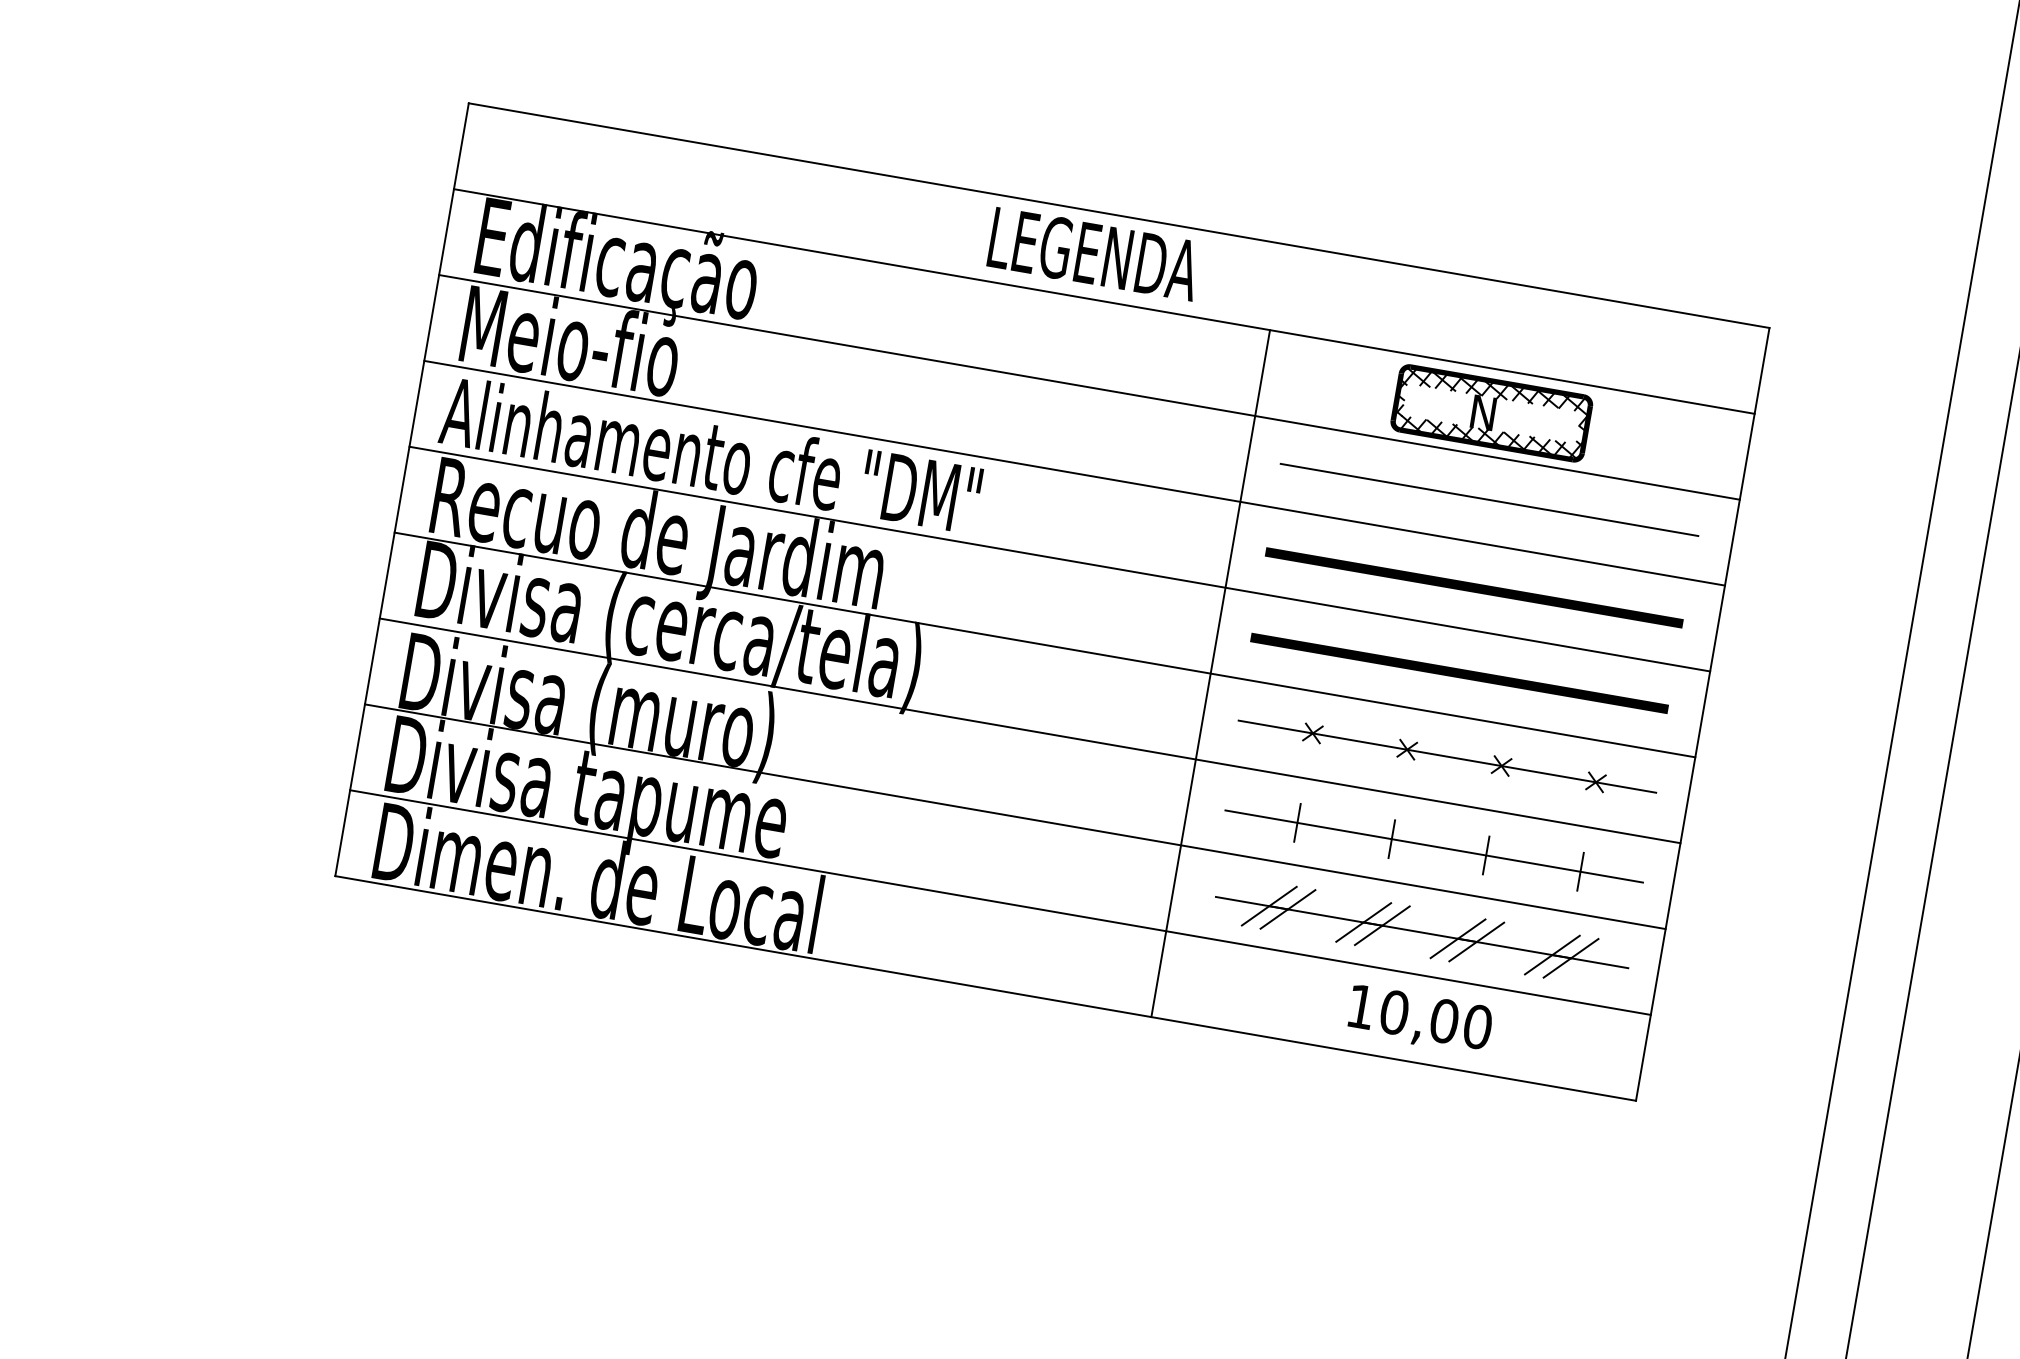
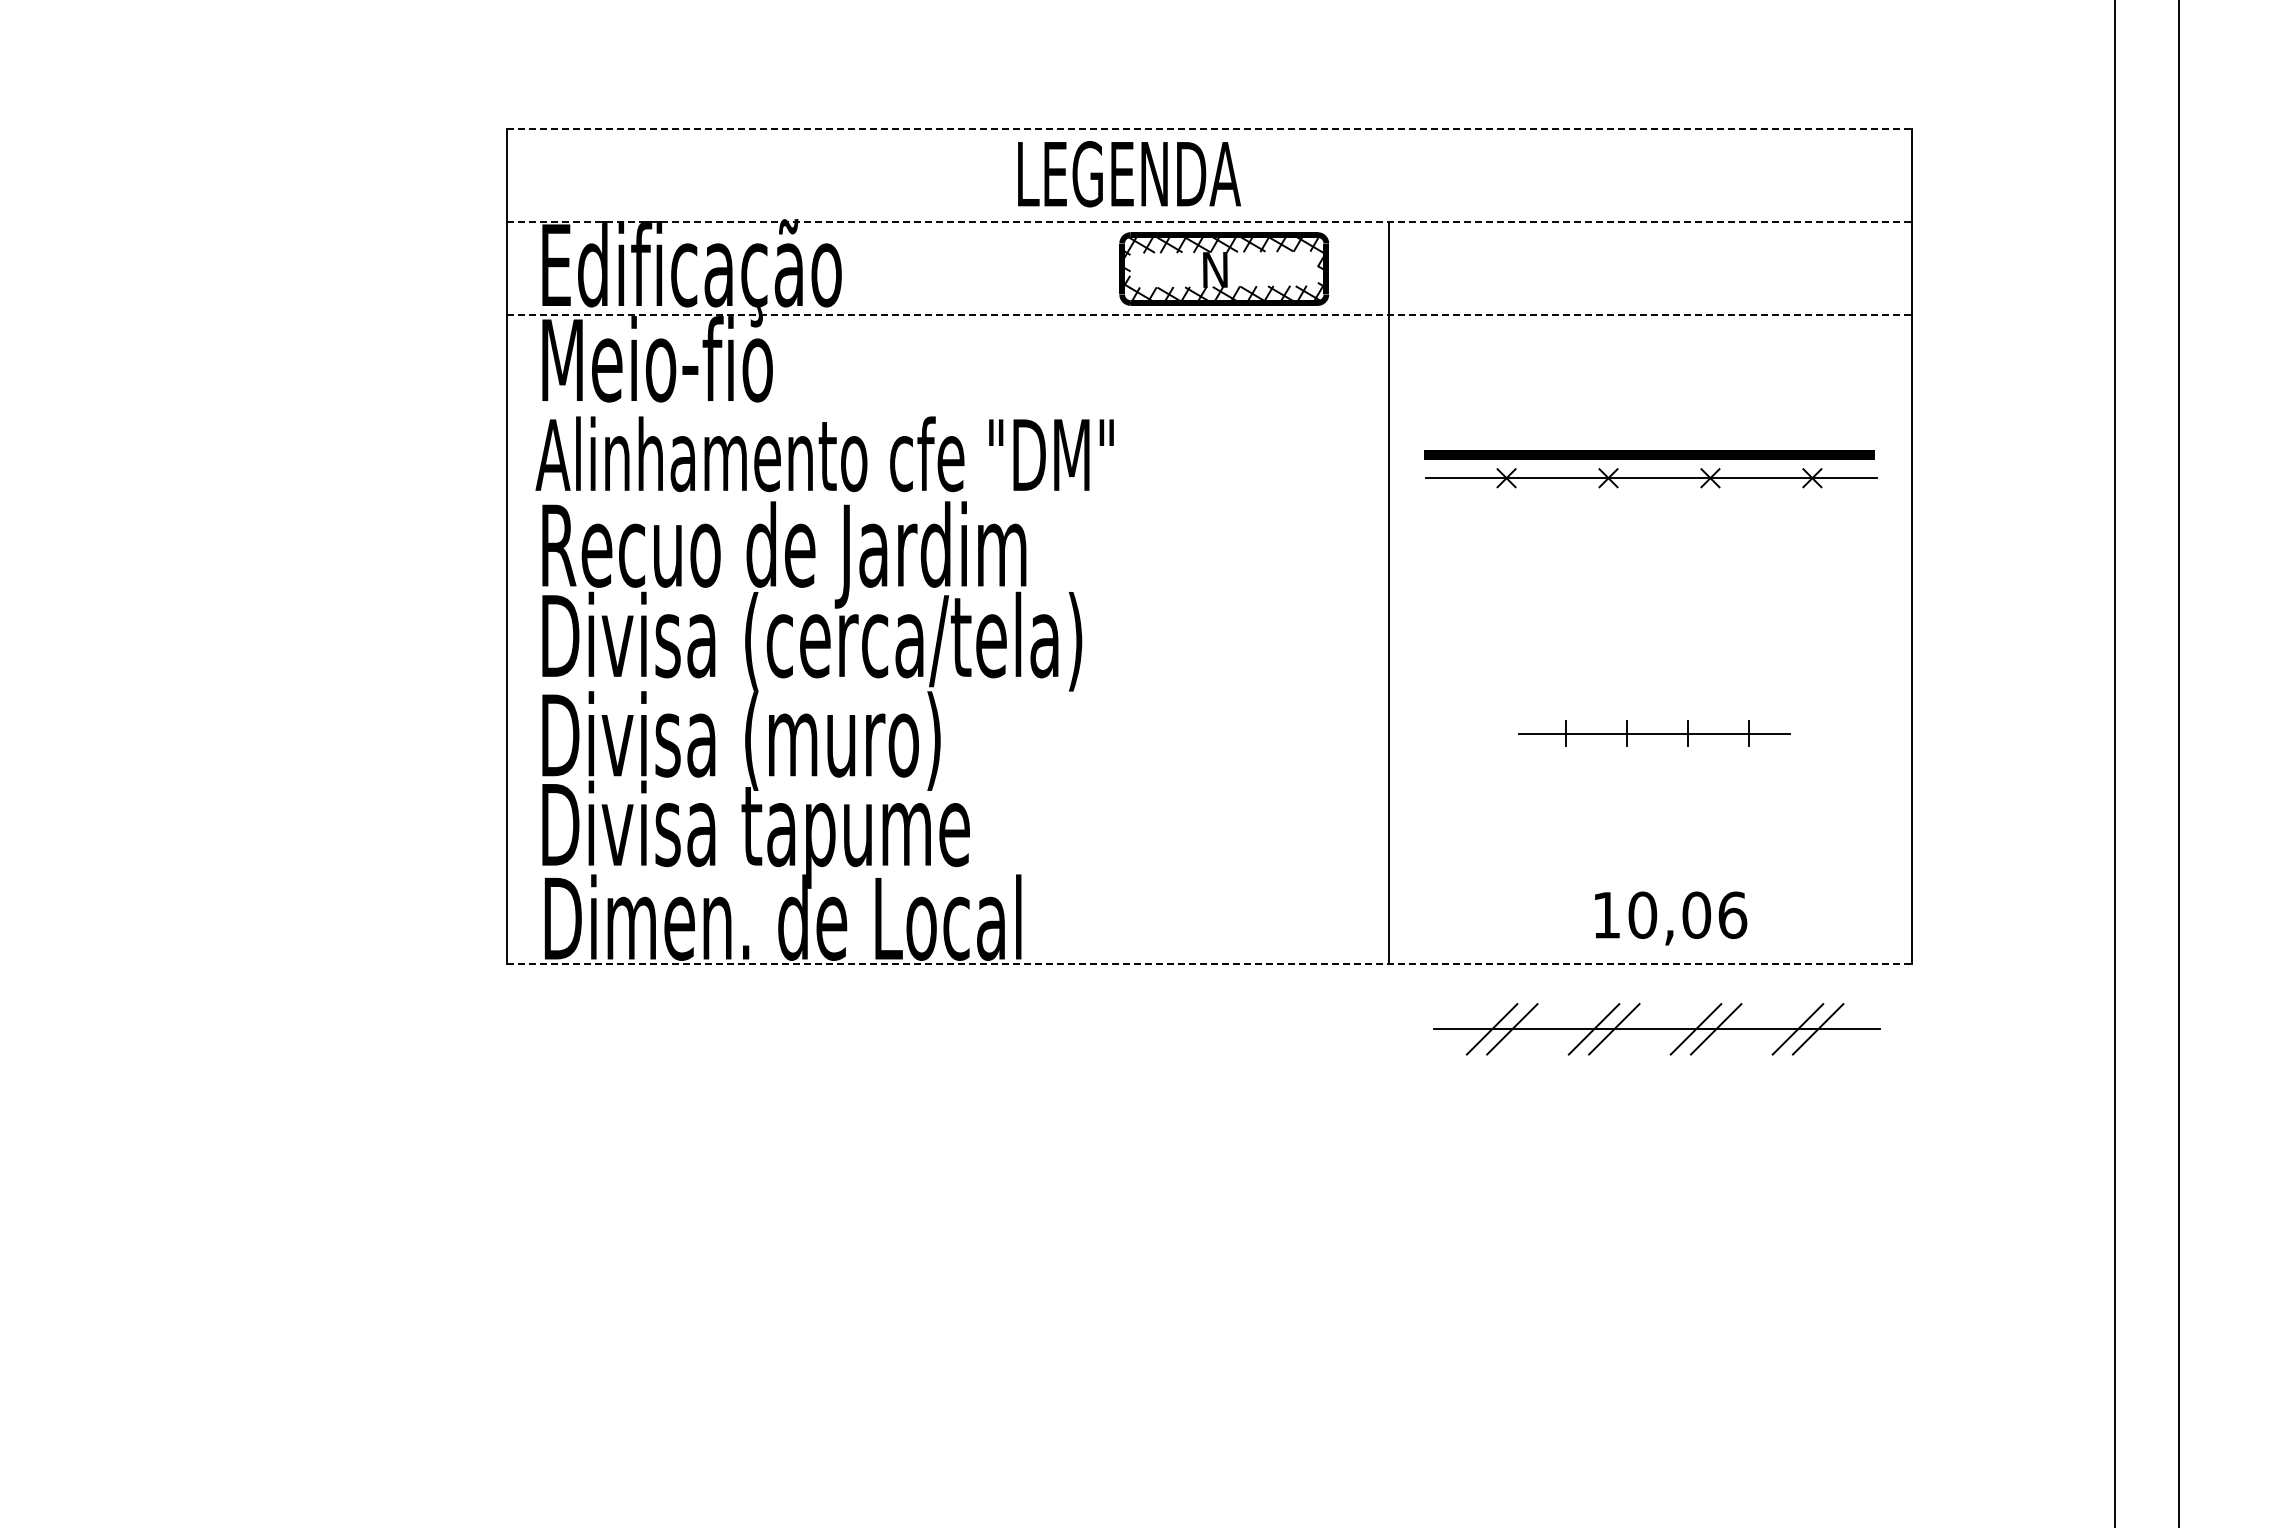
line: (1119, 216) -> (1209, 129), solid -> dashed
text: (1094, 254) -> (1129, 174), moved
line: (1104, 301) -> (1209, 221), solid -> dashed
line: (1089, 387) -> (1209, 314), solid -> dashed
part: (1492, 412) -> (1224, 268), moved
line: (1074, 473) -> (1209, 407), removed
line: (1489, 500) -> (1649, 360), removed
line: (1059, 559) -> (1209, 500), removed
line: (1045, 644) -> (1209, 592), removed
line: (1459, 673) -> (1649, 547), removed
line: (1030, 730) -> (1209, 685), removed
part: (1447, 756) -> (1651, 478), moved
line: (1015, 816) -> (1209, 778), removed
part: (1434, 846) -> (1654, 733), size x0.6
line: (1000, 902) -> (1209, 871), removed
part: (1421, 932) -> (1656, 1029), moved
line: (985, 988) -> (1209, 964), solid -> dashed
text: (1477, 1026) -> (1732, 914), 10,00 -> 10,06

